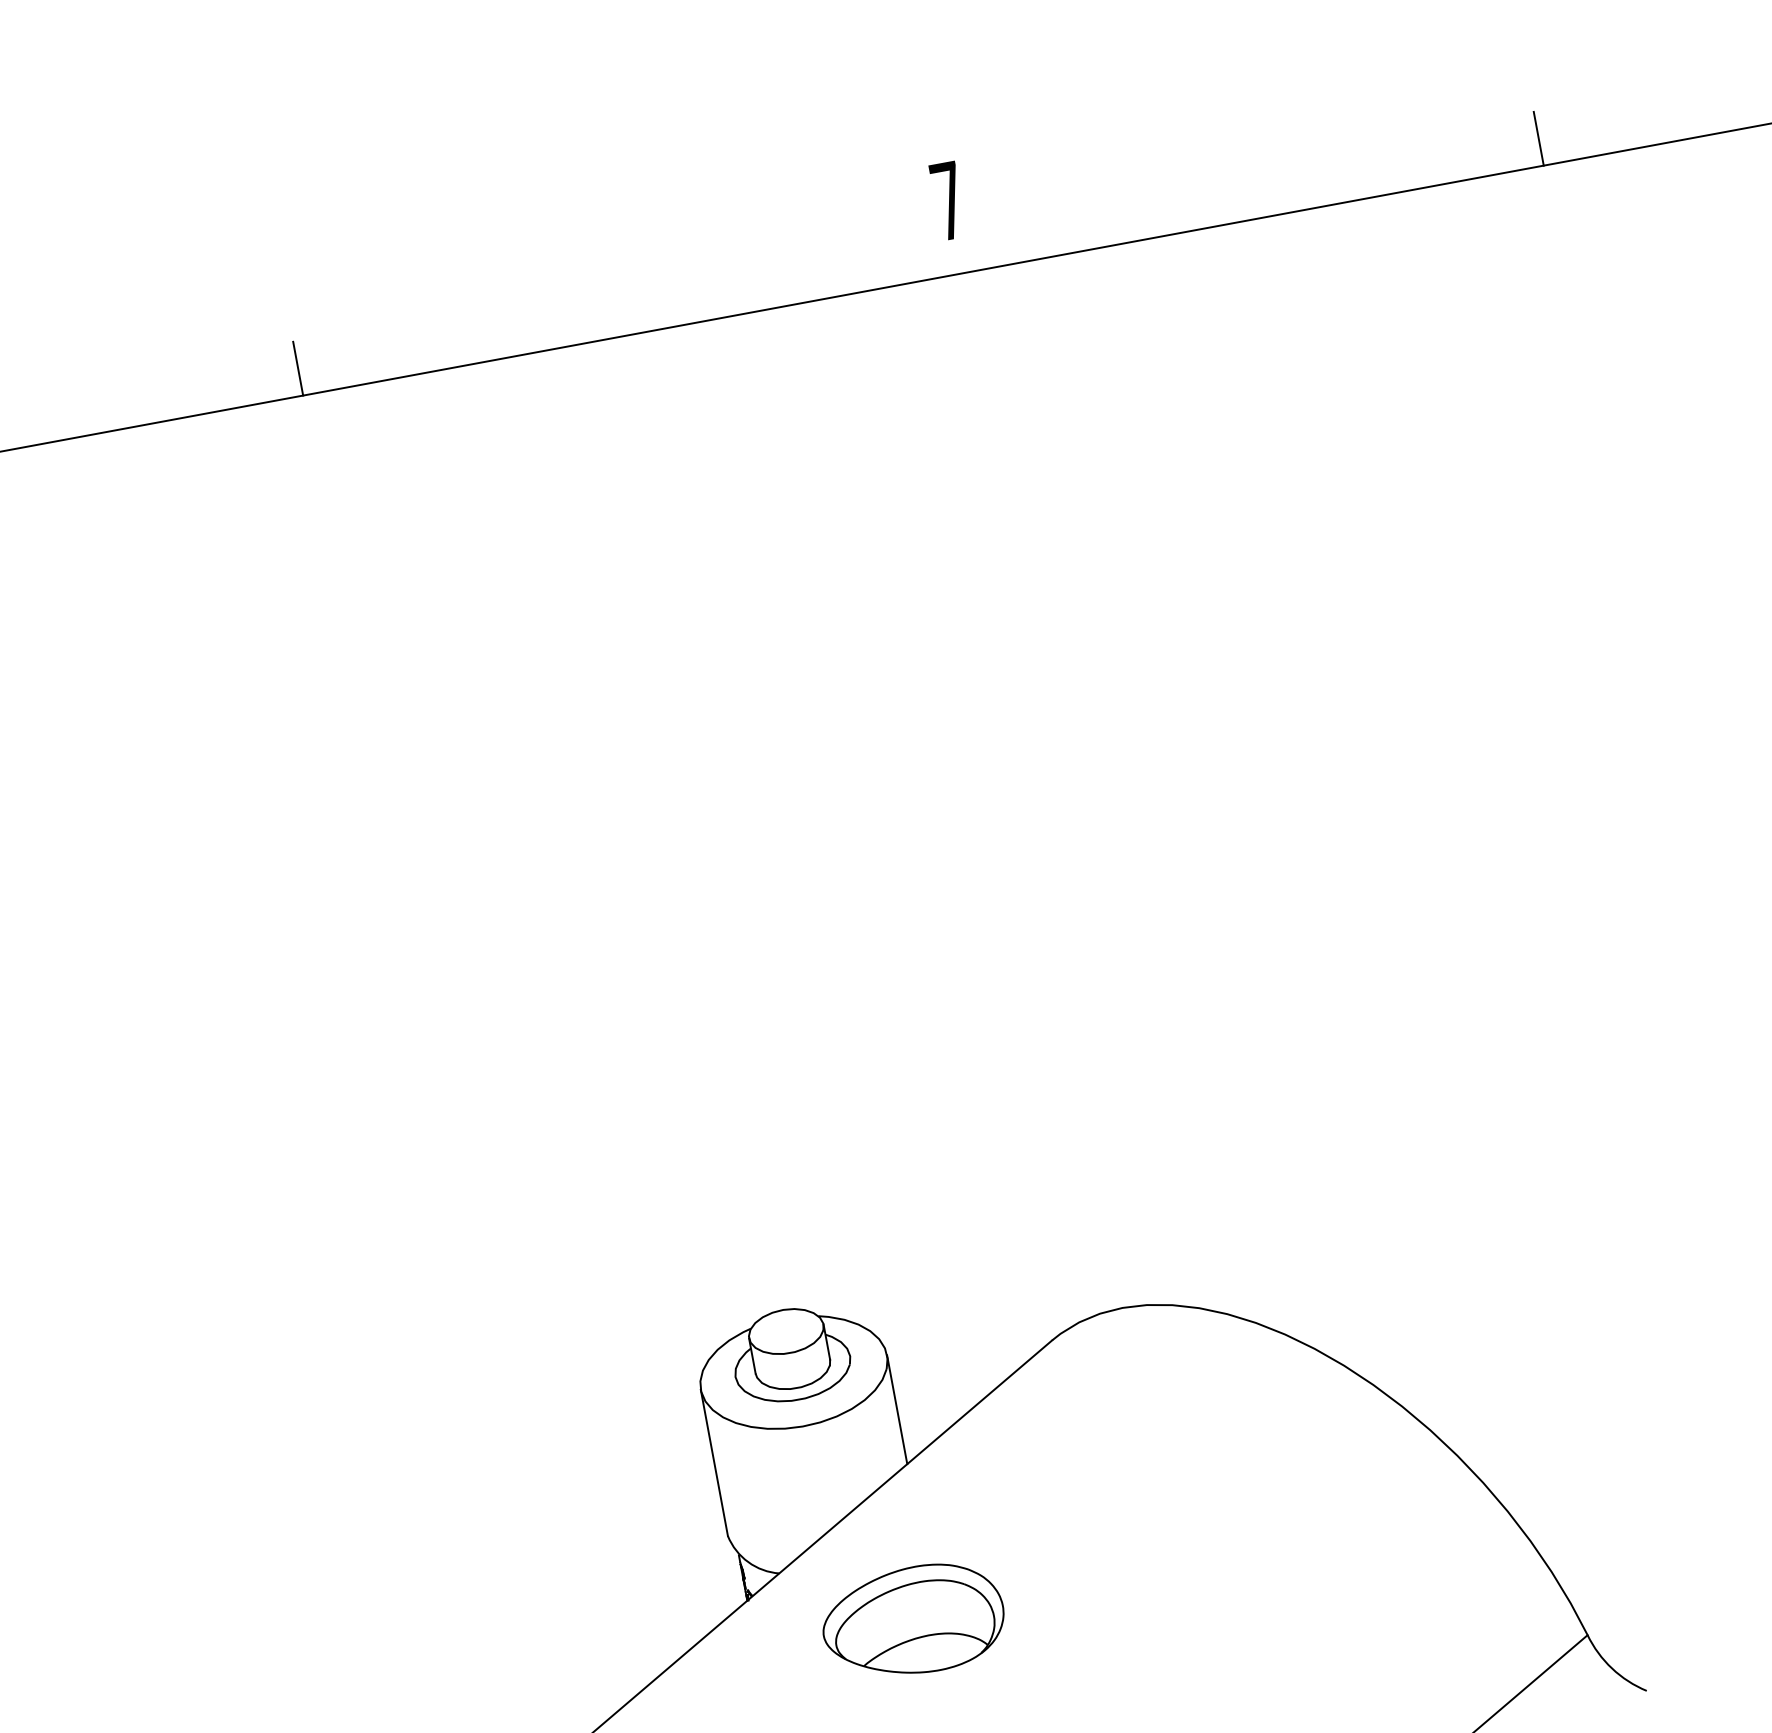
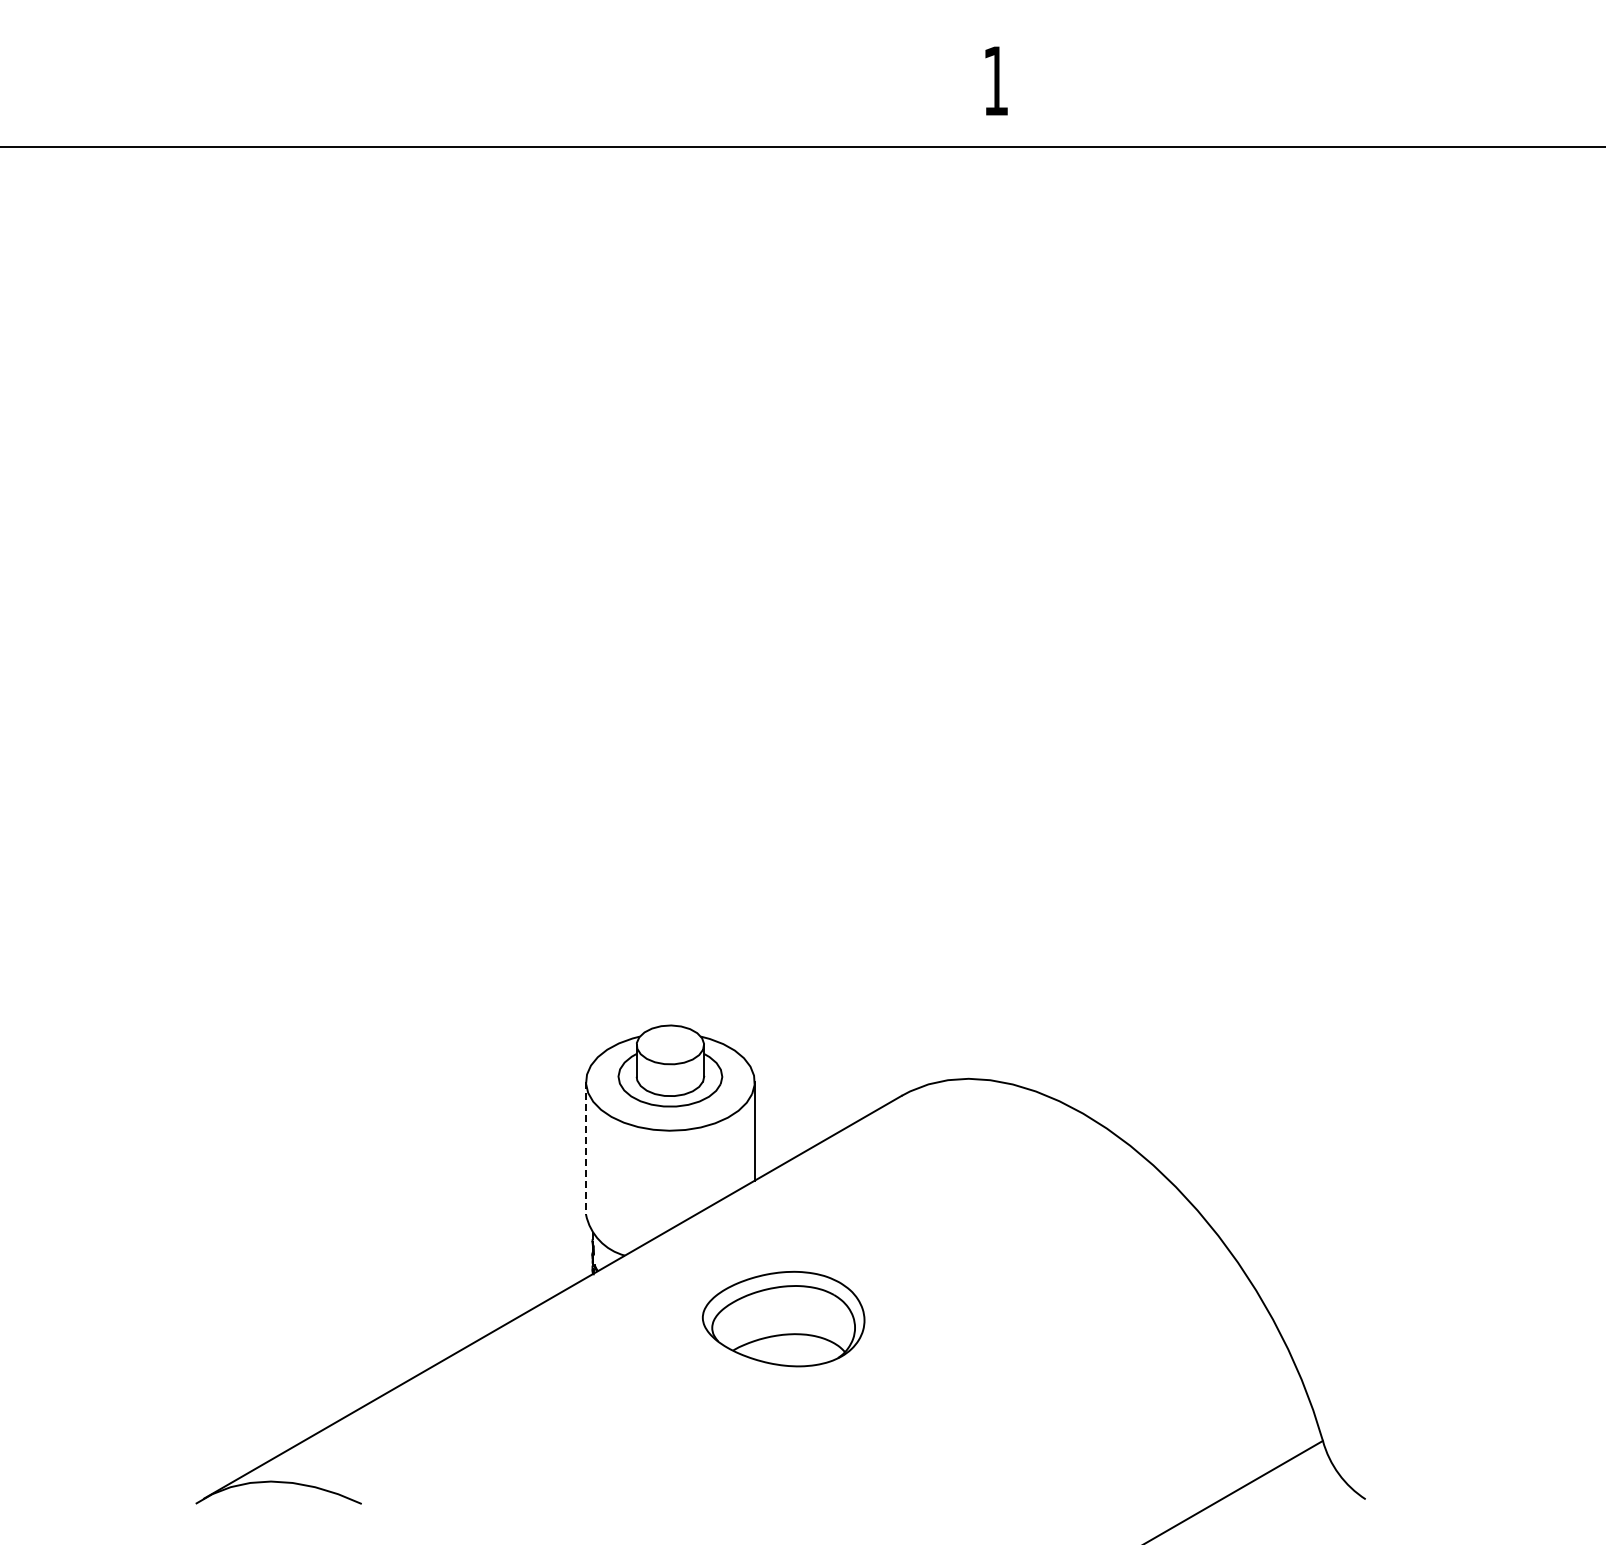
line: (1539, 138) -> (1523, 122), removed
text: (947, 200) -> (995, 80), 7 -> 1
line: (298, 368) -> (399, 122), removed
line: (714, 1463) -> (586, 1148), solid -> dashed
part: (913, 1620) -> (783, 1318), moved

